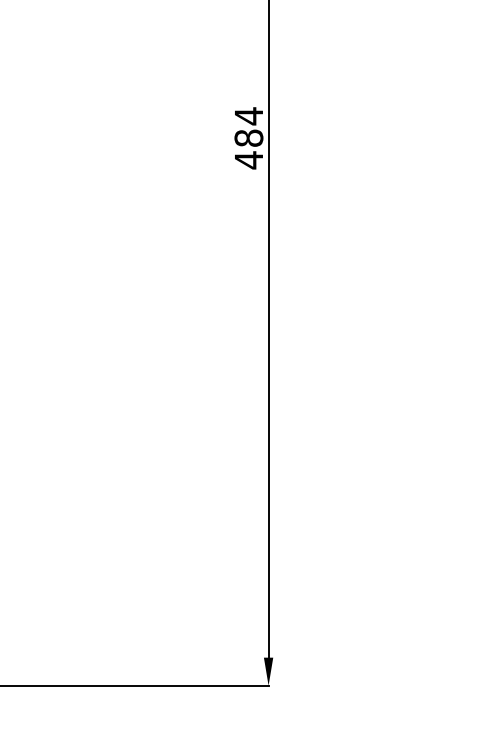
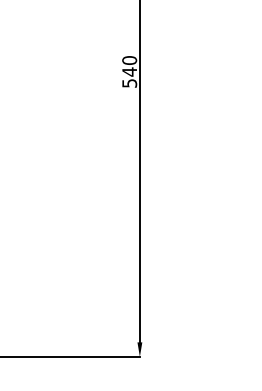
text: (248, 137) -> (129, 71), 484 -> 540

